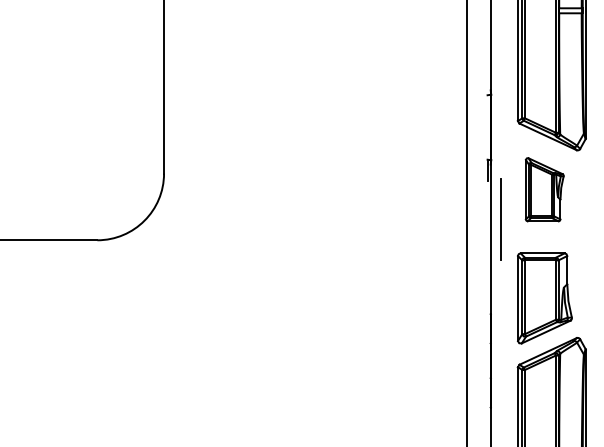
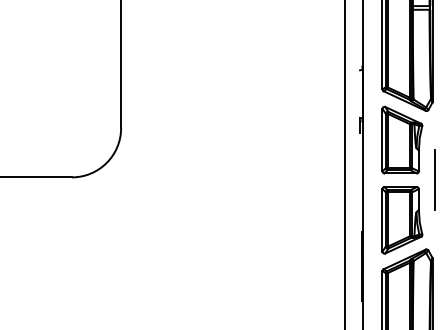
part: (544, 189) -> (402, 139), size x1.43
line: (500, 219) -> (434, 180), moved

